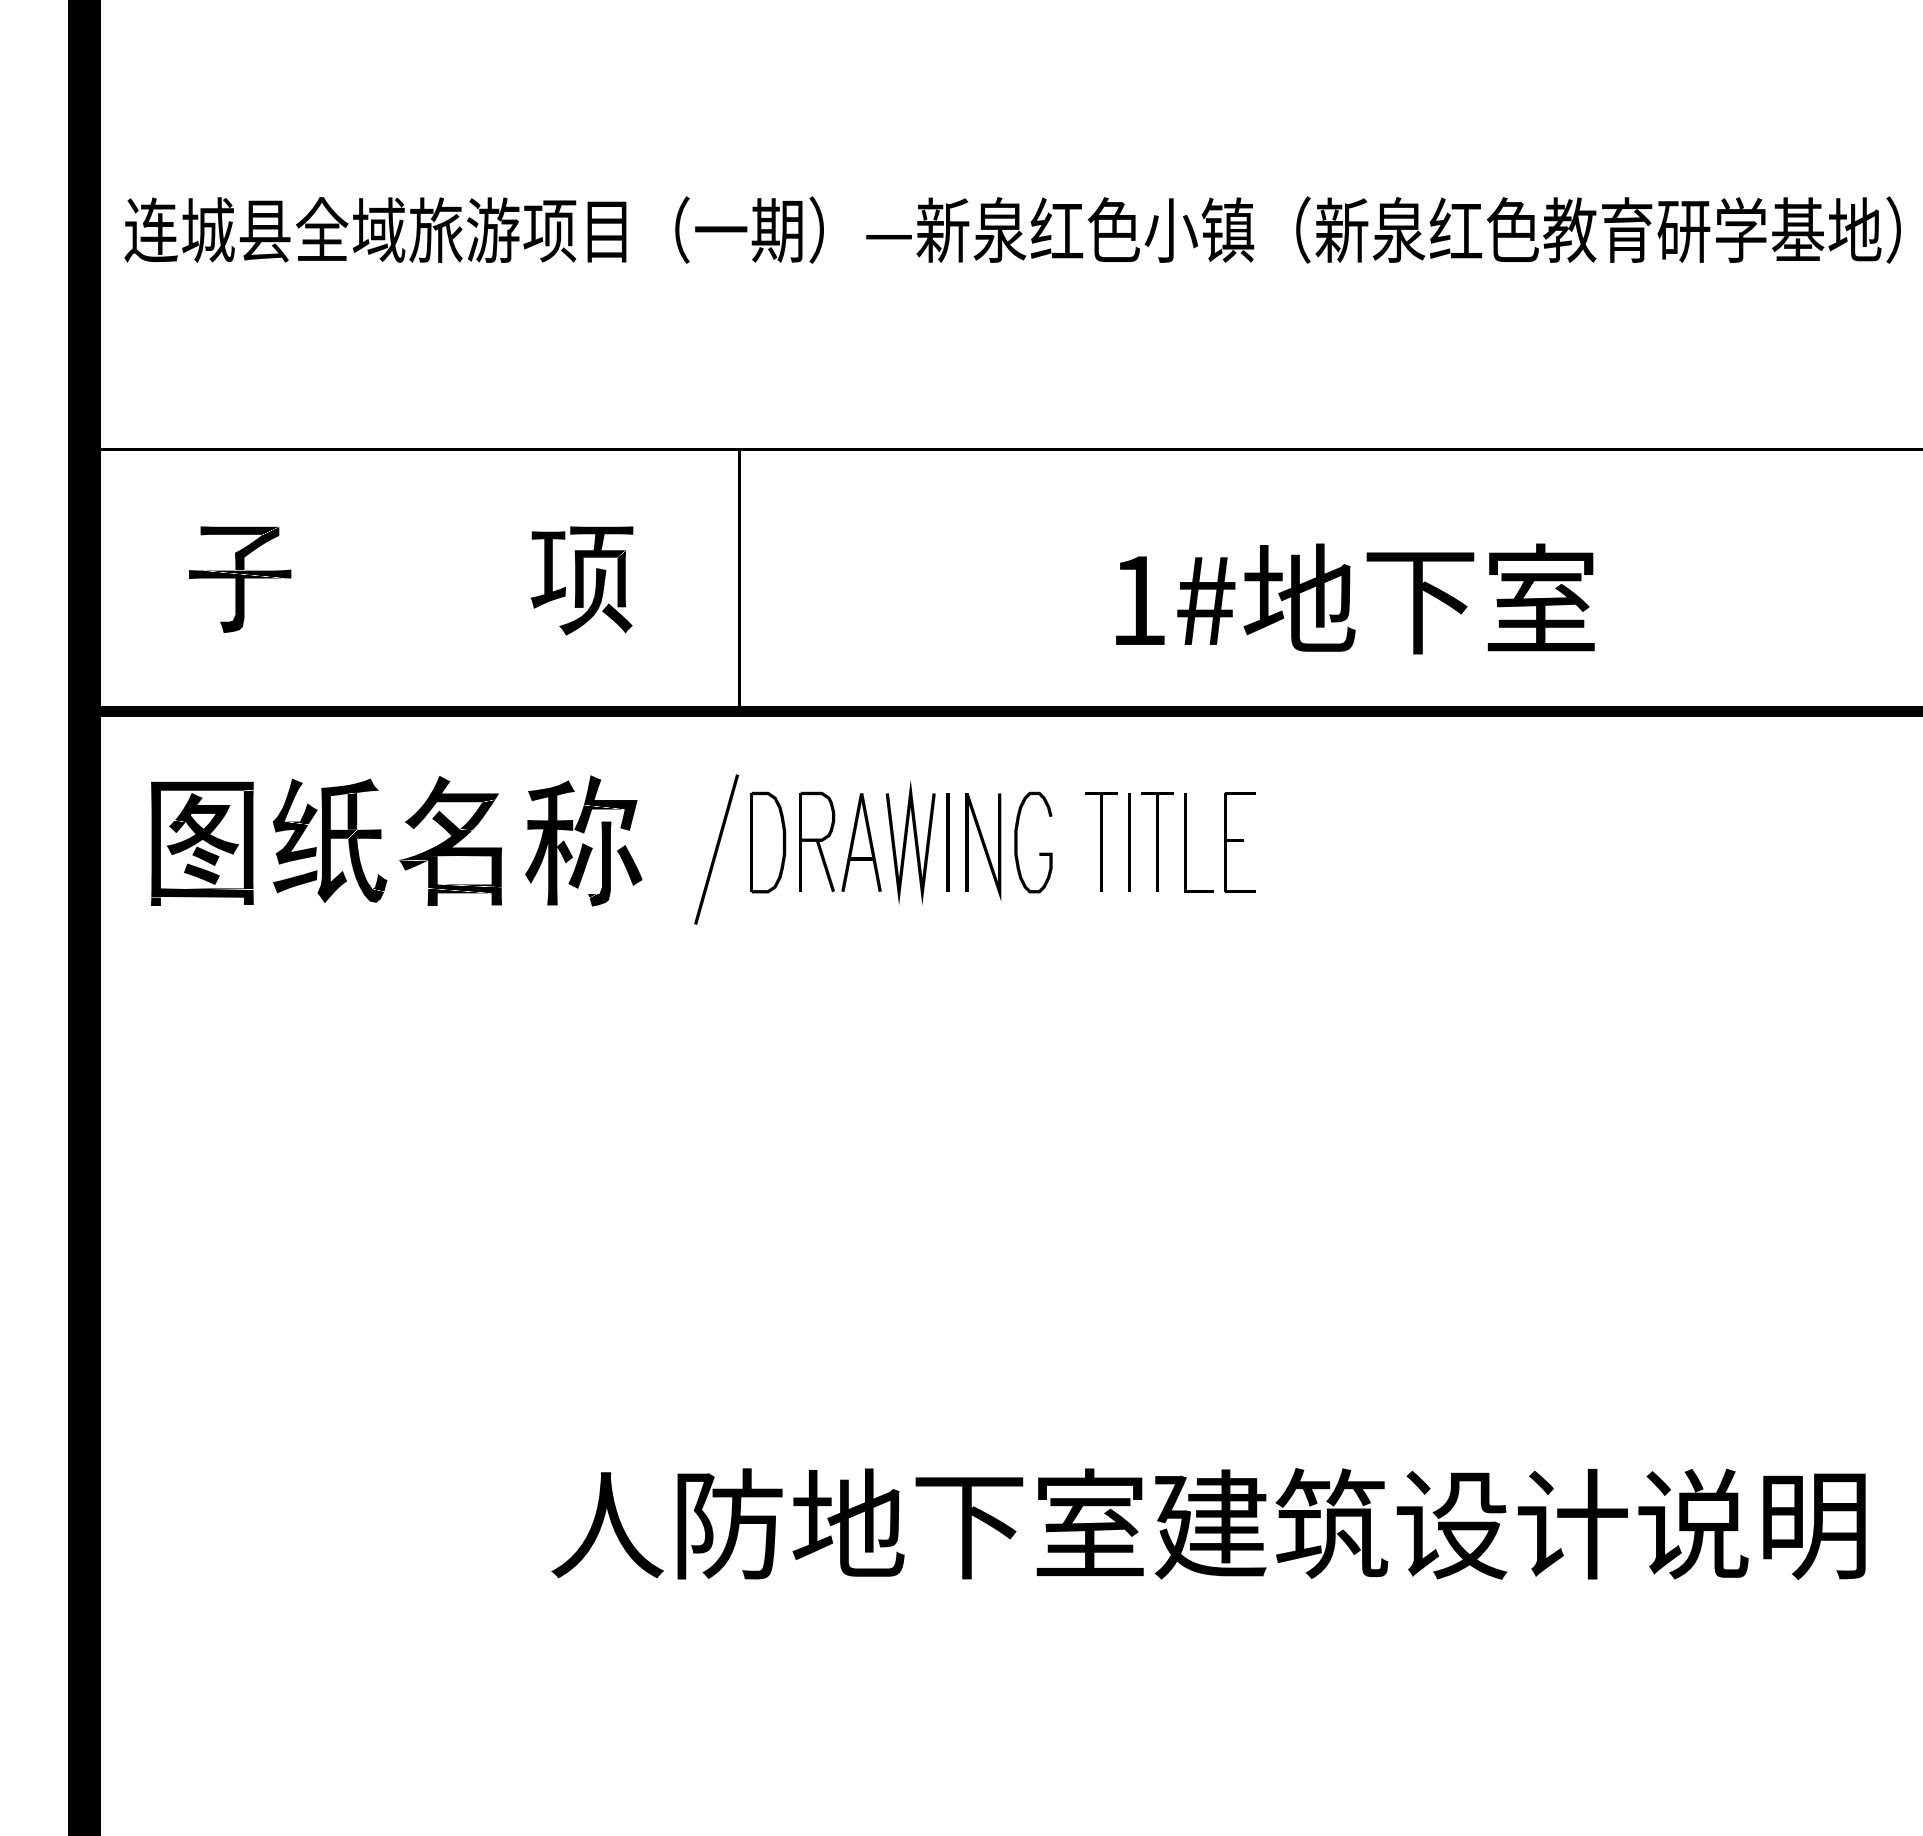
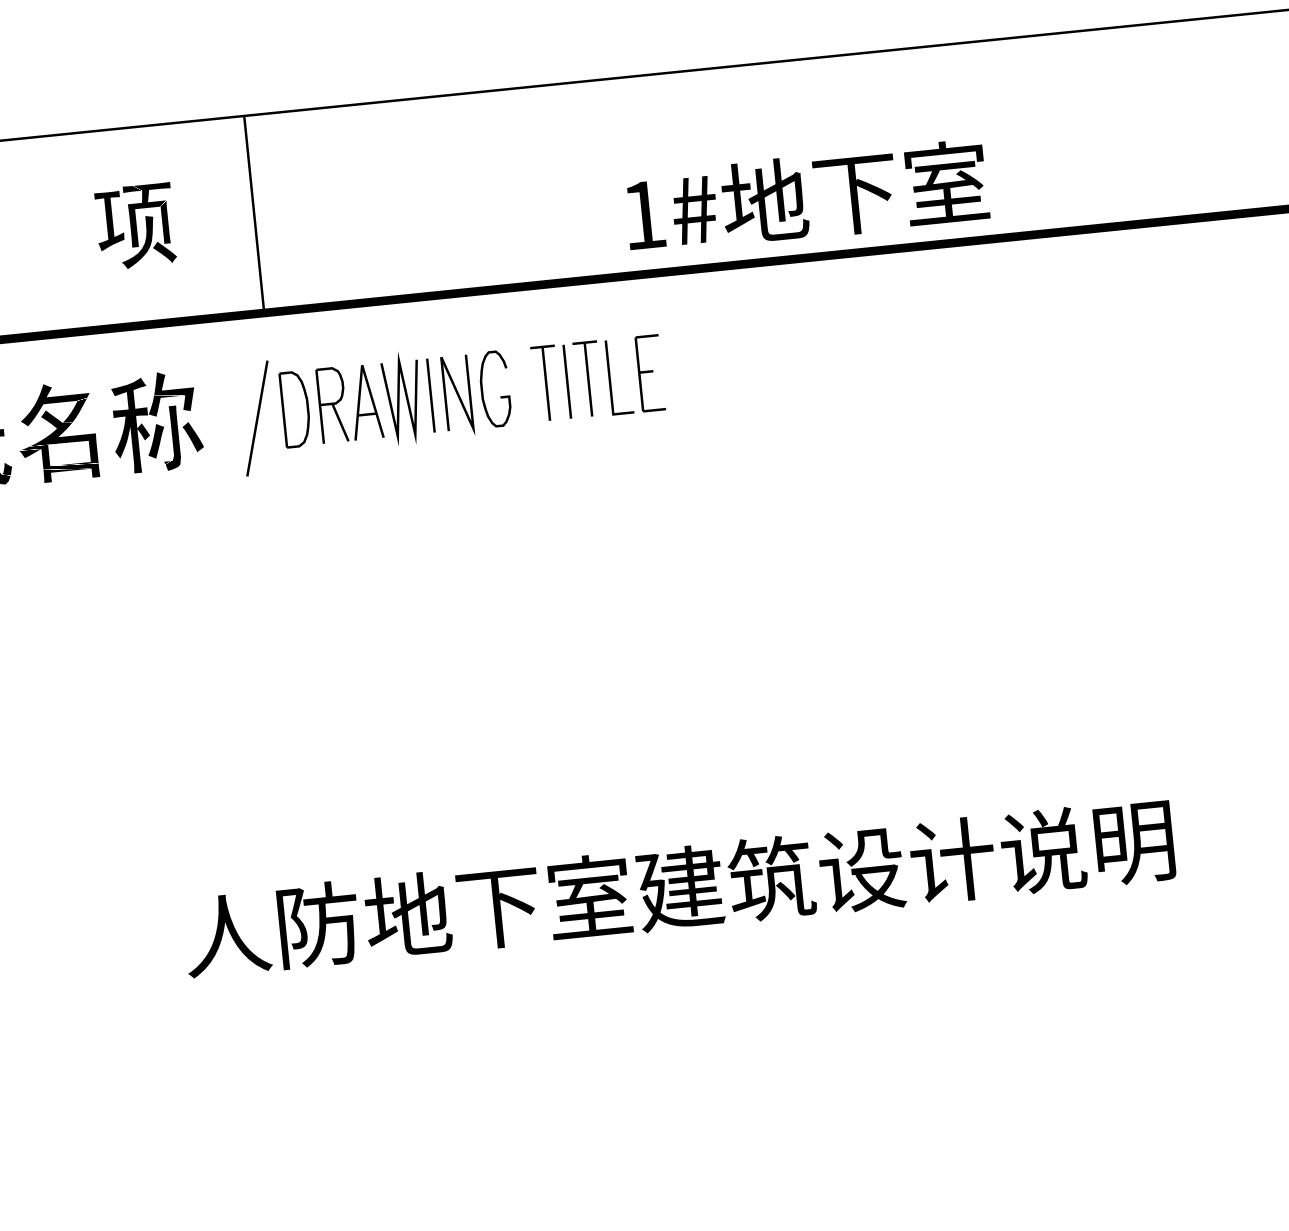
text: (1355, 598) -> (806, 197), moved

